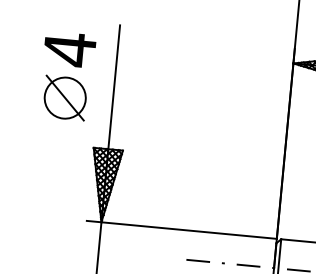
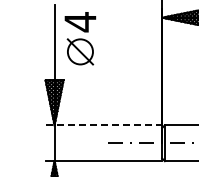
part: (67, 76) -> (80, 38), moved
line: (182, 230) -> (104, 125), solid -> dashed

